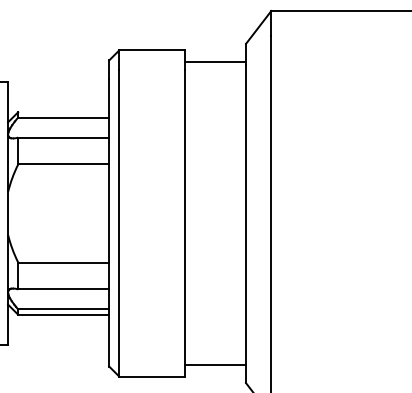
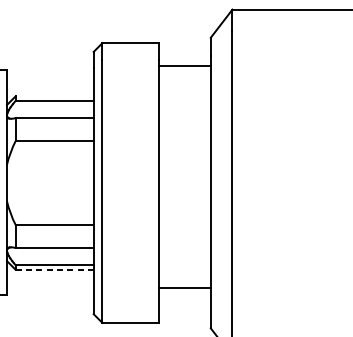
line: (215, 61) -> (184, 65), moved
line: (63, 314) -> (54, 269), solid -> dashed
line: (215, 365) -> (184, 288), moved

